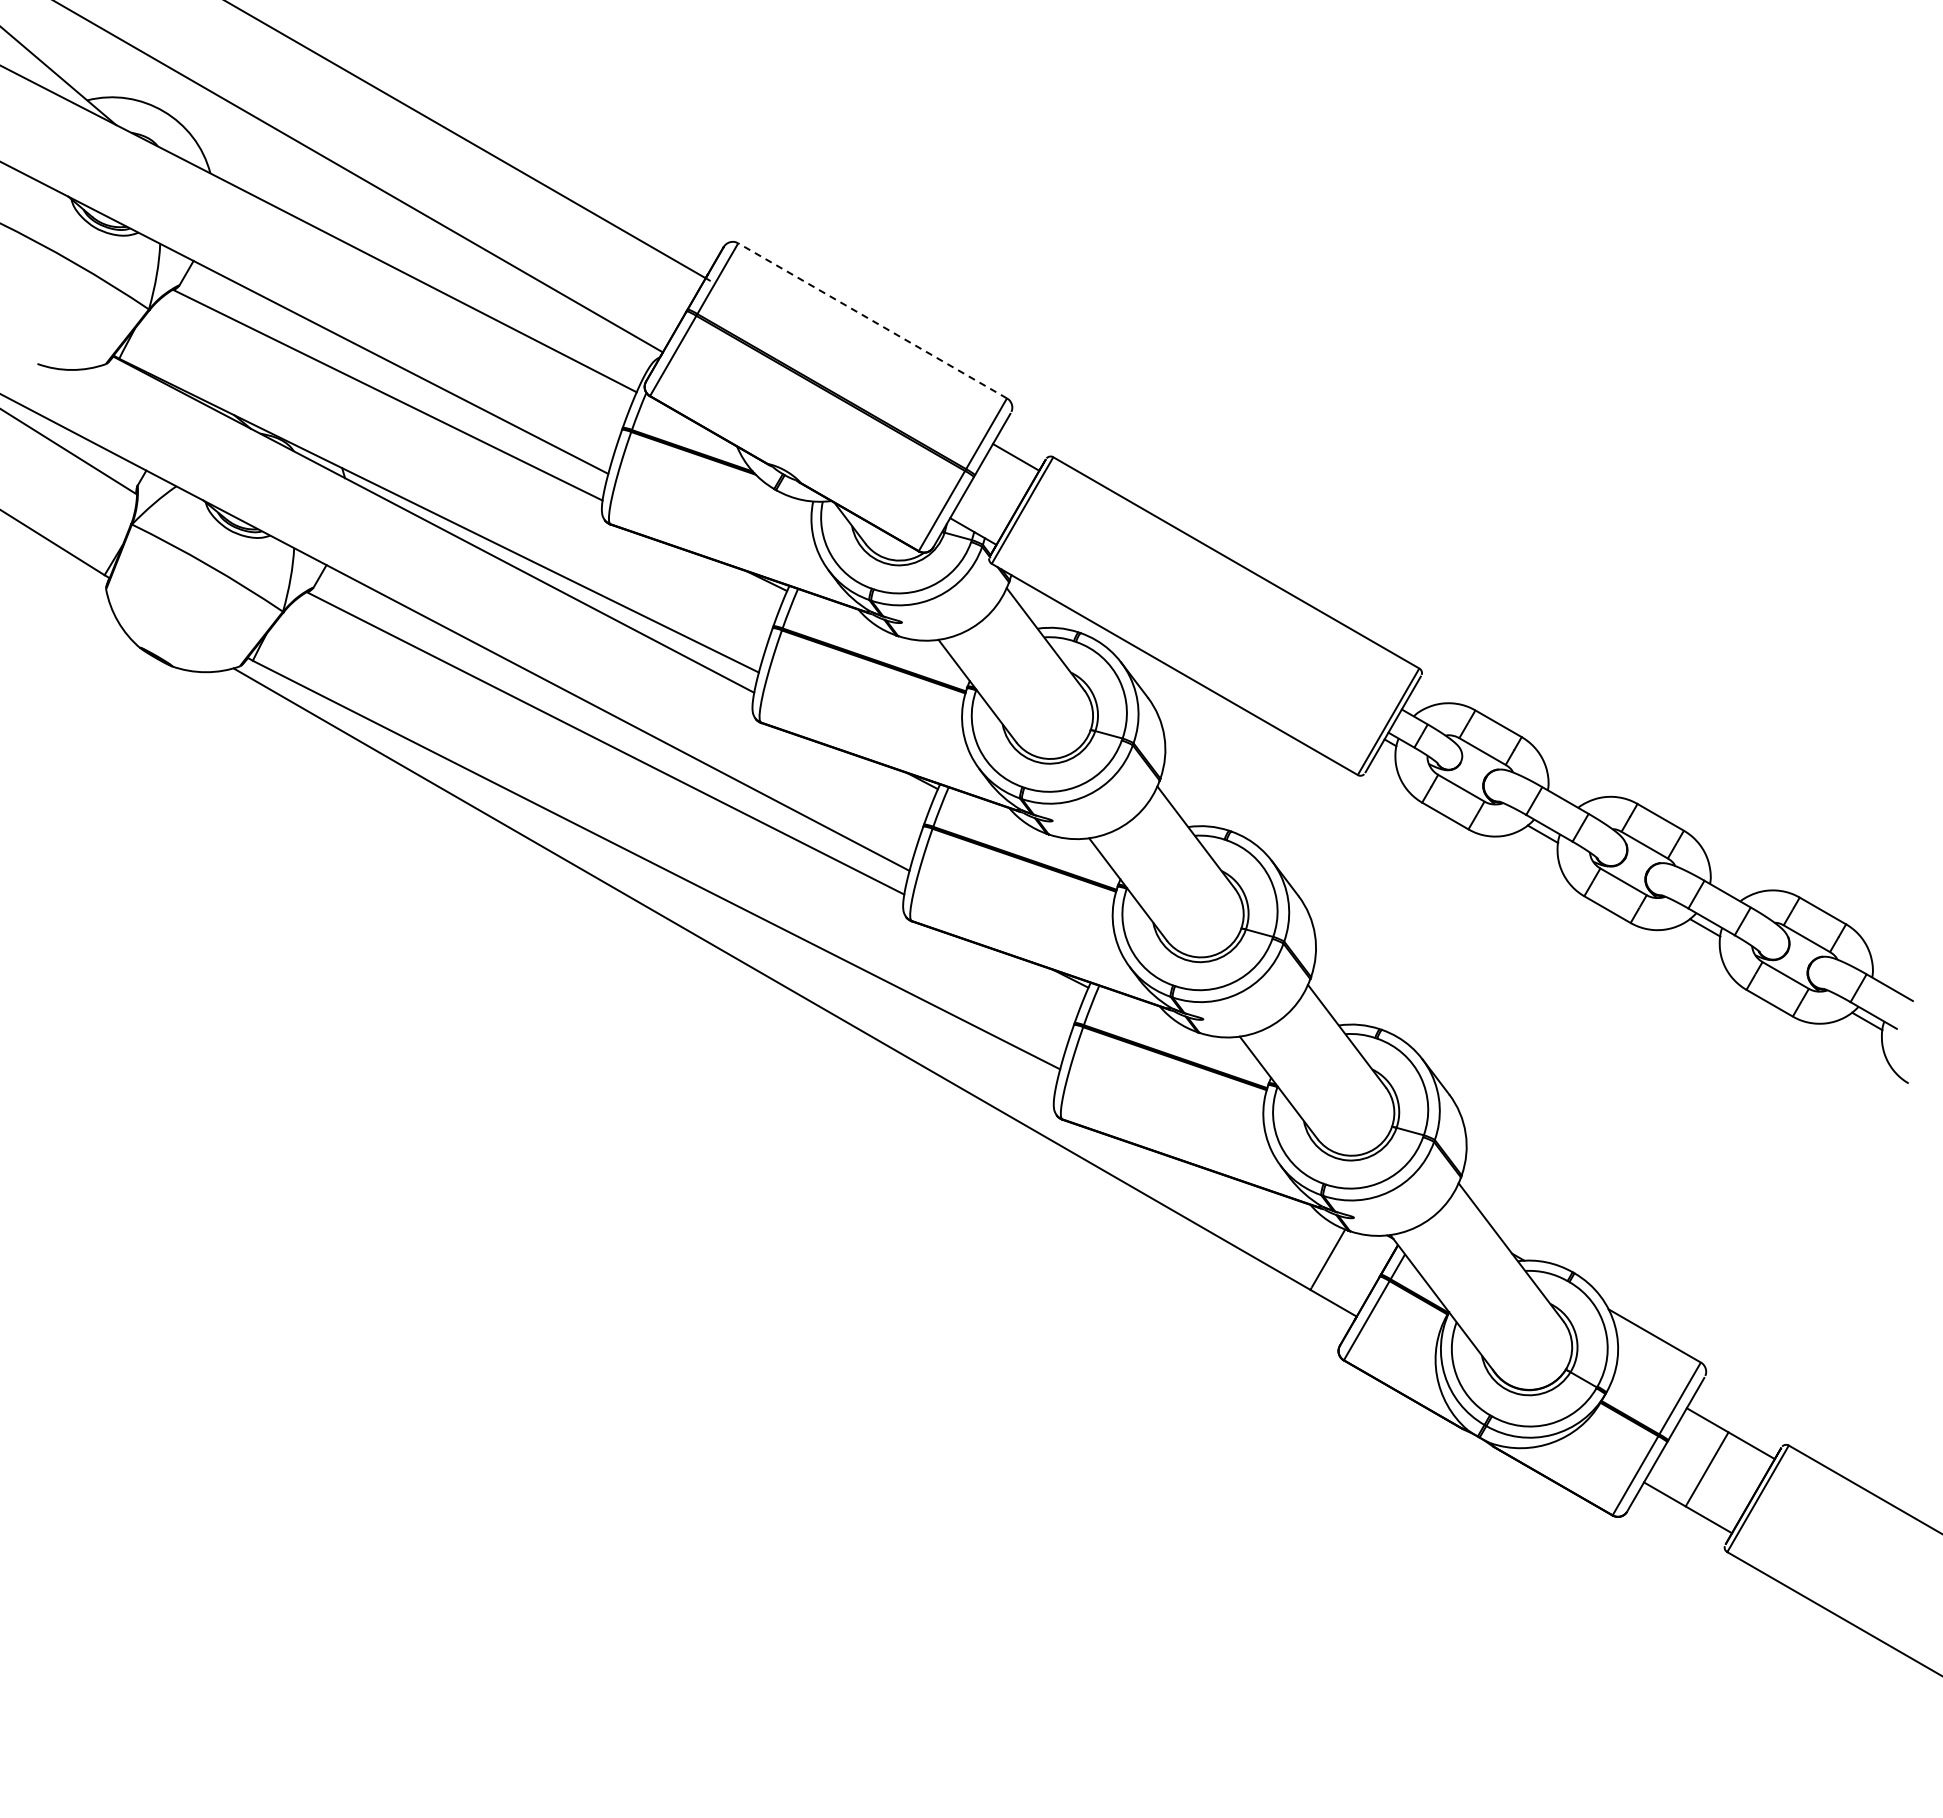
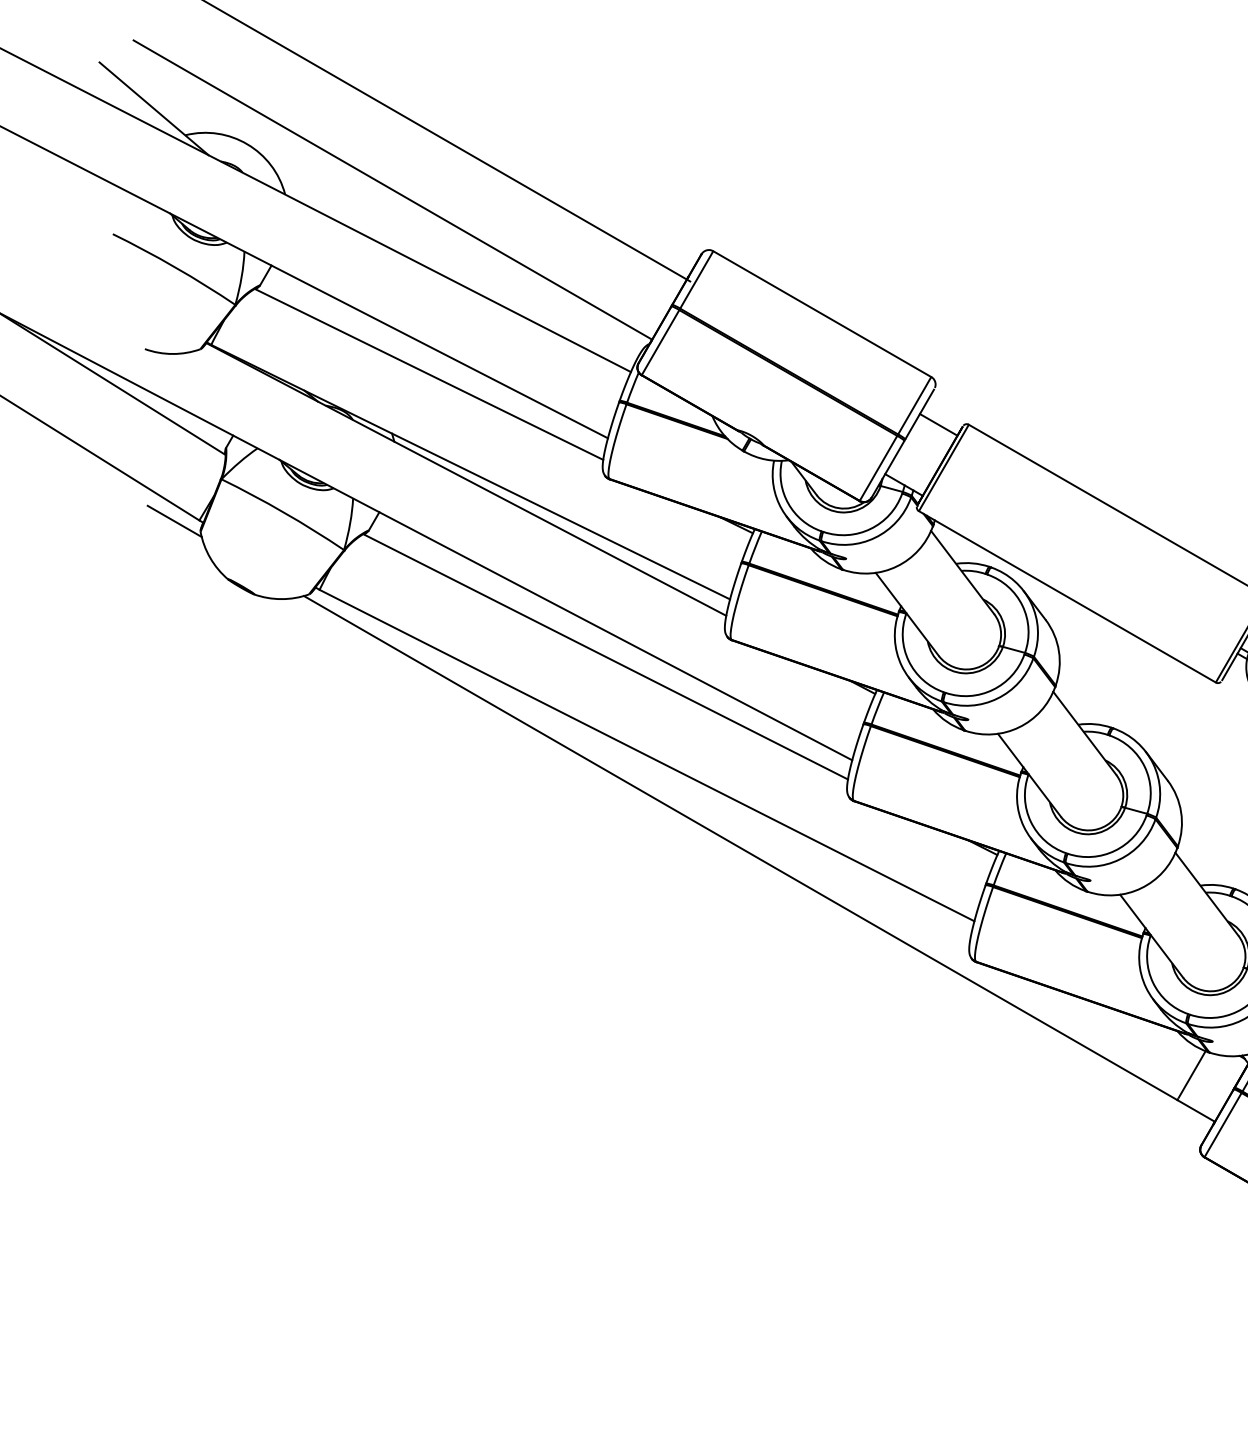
line: (872, 320) -> (822, 313), dashed -> solid
line: (73, 576) -> (174, 521), added

